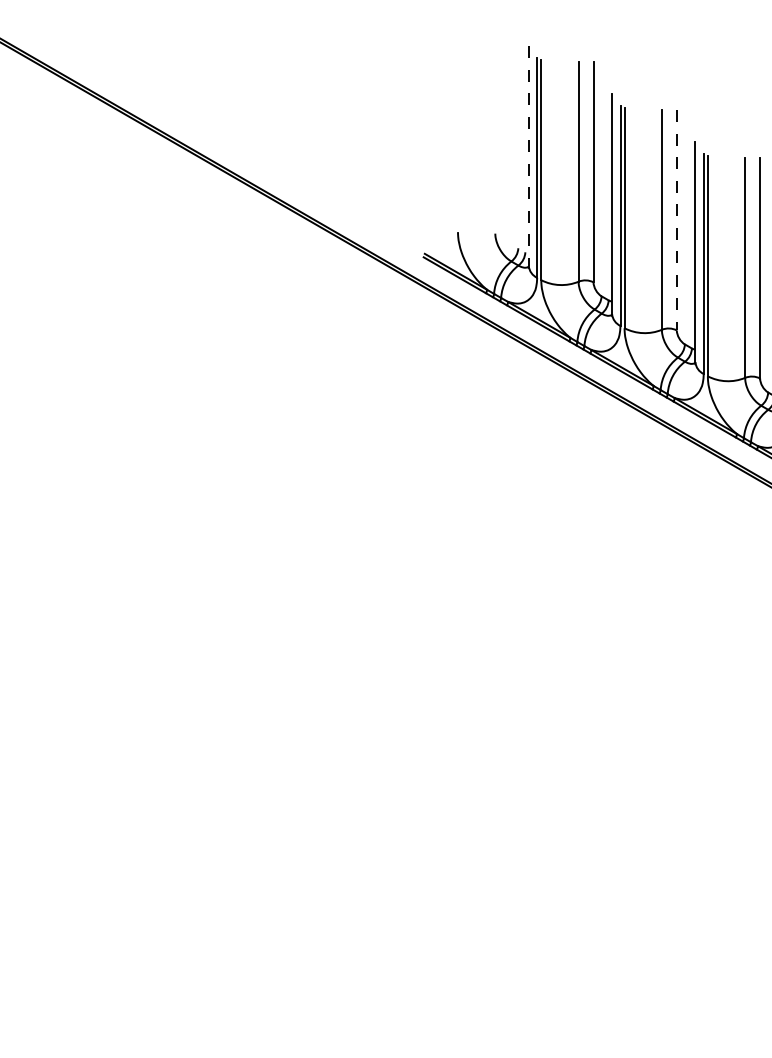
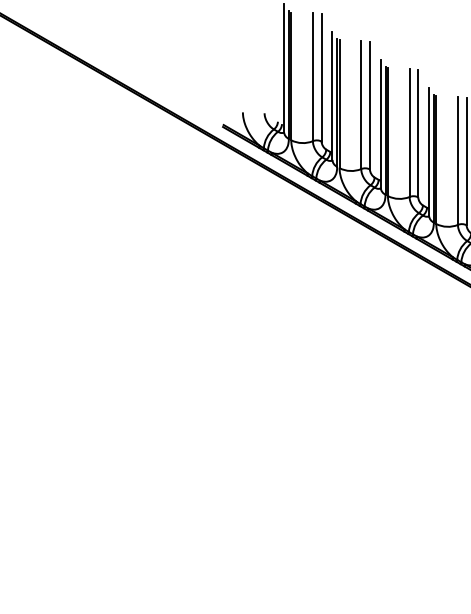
line: (529, 156) -> (284, 68), dashed -> solid
line: (676, 220) -> (369, 105), dashed -> solid

